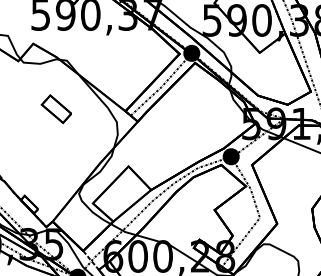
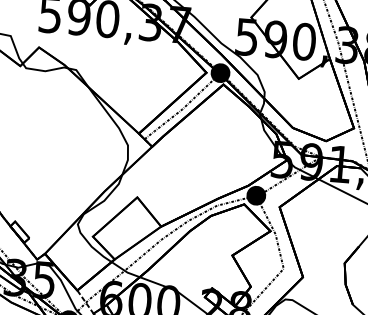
part: (55, 109) -> (58, 125), removed

